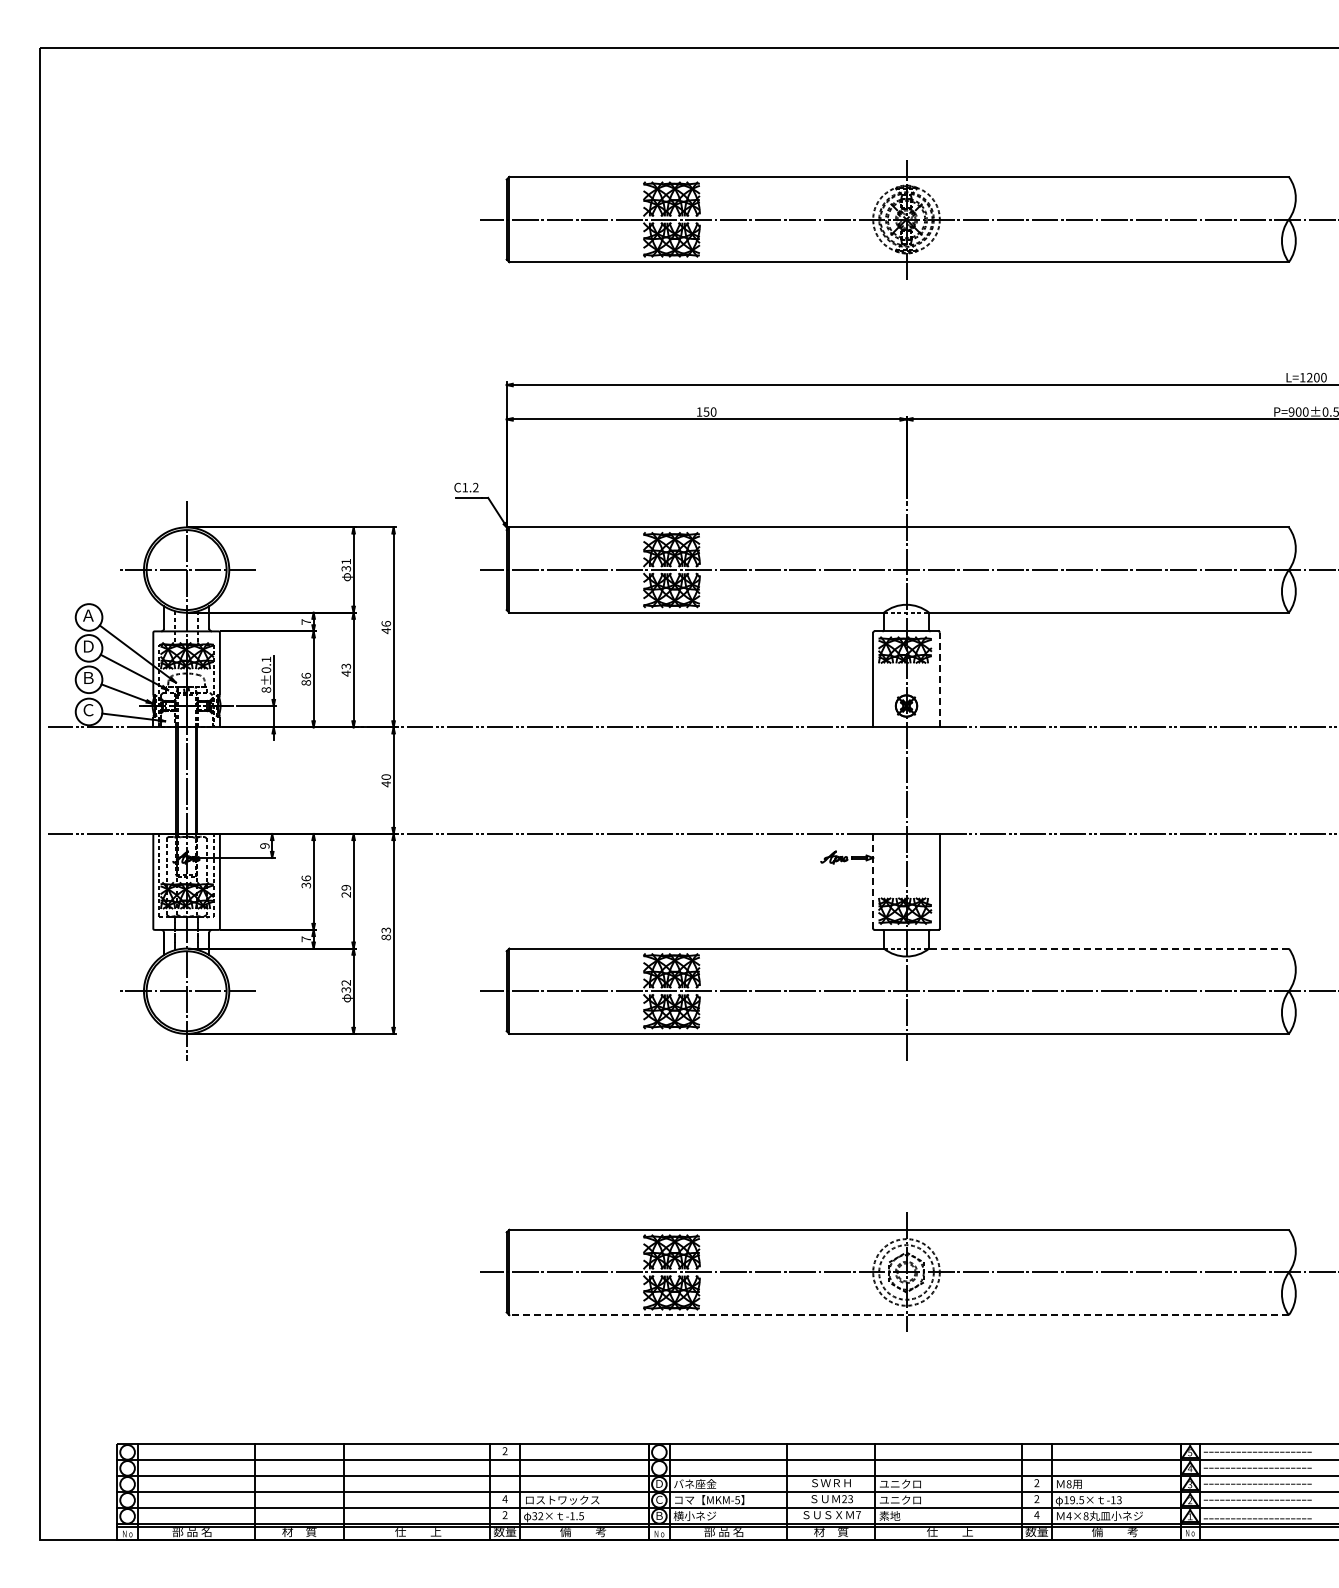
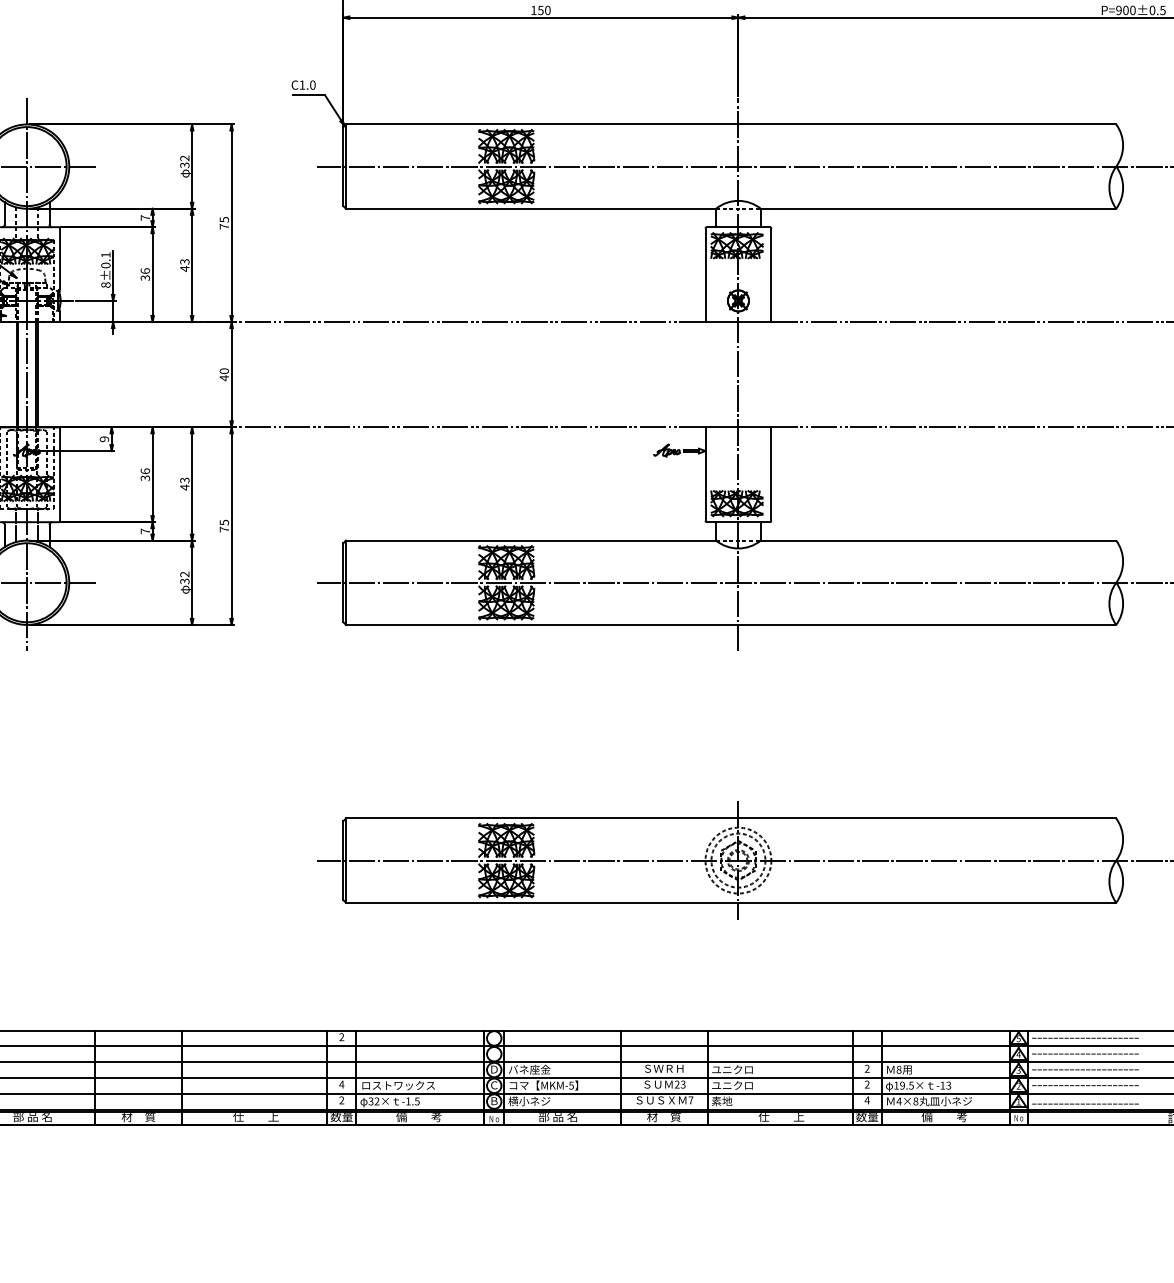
text: (475, 487) -> (312, 85), C1.2 -> C1.0
text: (345, 561) -> (184, 158), 31 -> 32
text: (385, 627) -> (223, 223), 46 -> 75
line: (939, 679) -> (771, 274), dashed -> solid
text: (305, 682) -> (144, 277), 86 -> 36
line: (873, 881) -> (705, 474), dashed -> solid
text: (345, 891) -> (184, 484), 29 -> 43
text: (386, 933) -> (224, 525), 83 -> 75
line: (1109, 948) -> (939, 540), dashed -> solid
line: (899, 1315) -> (731, 903), dashed -> solid

